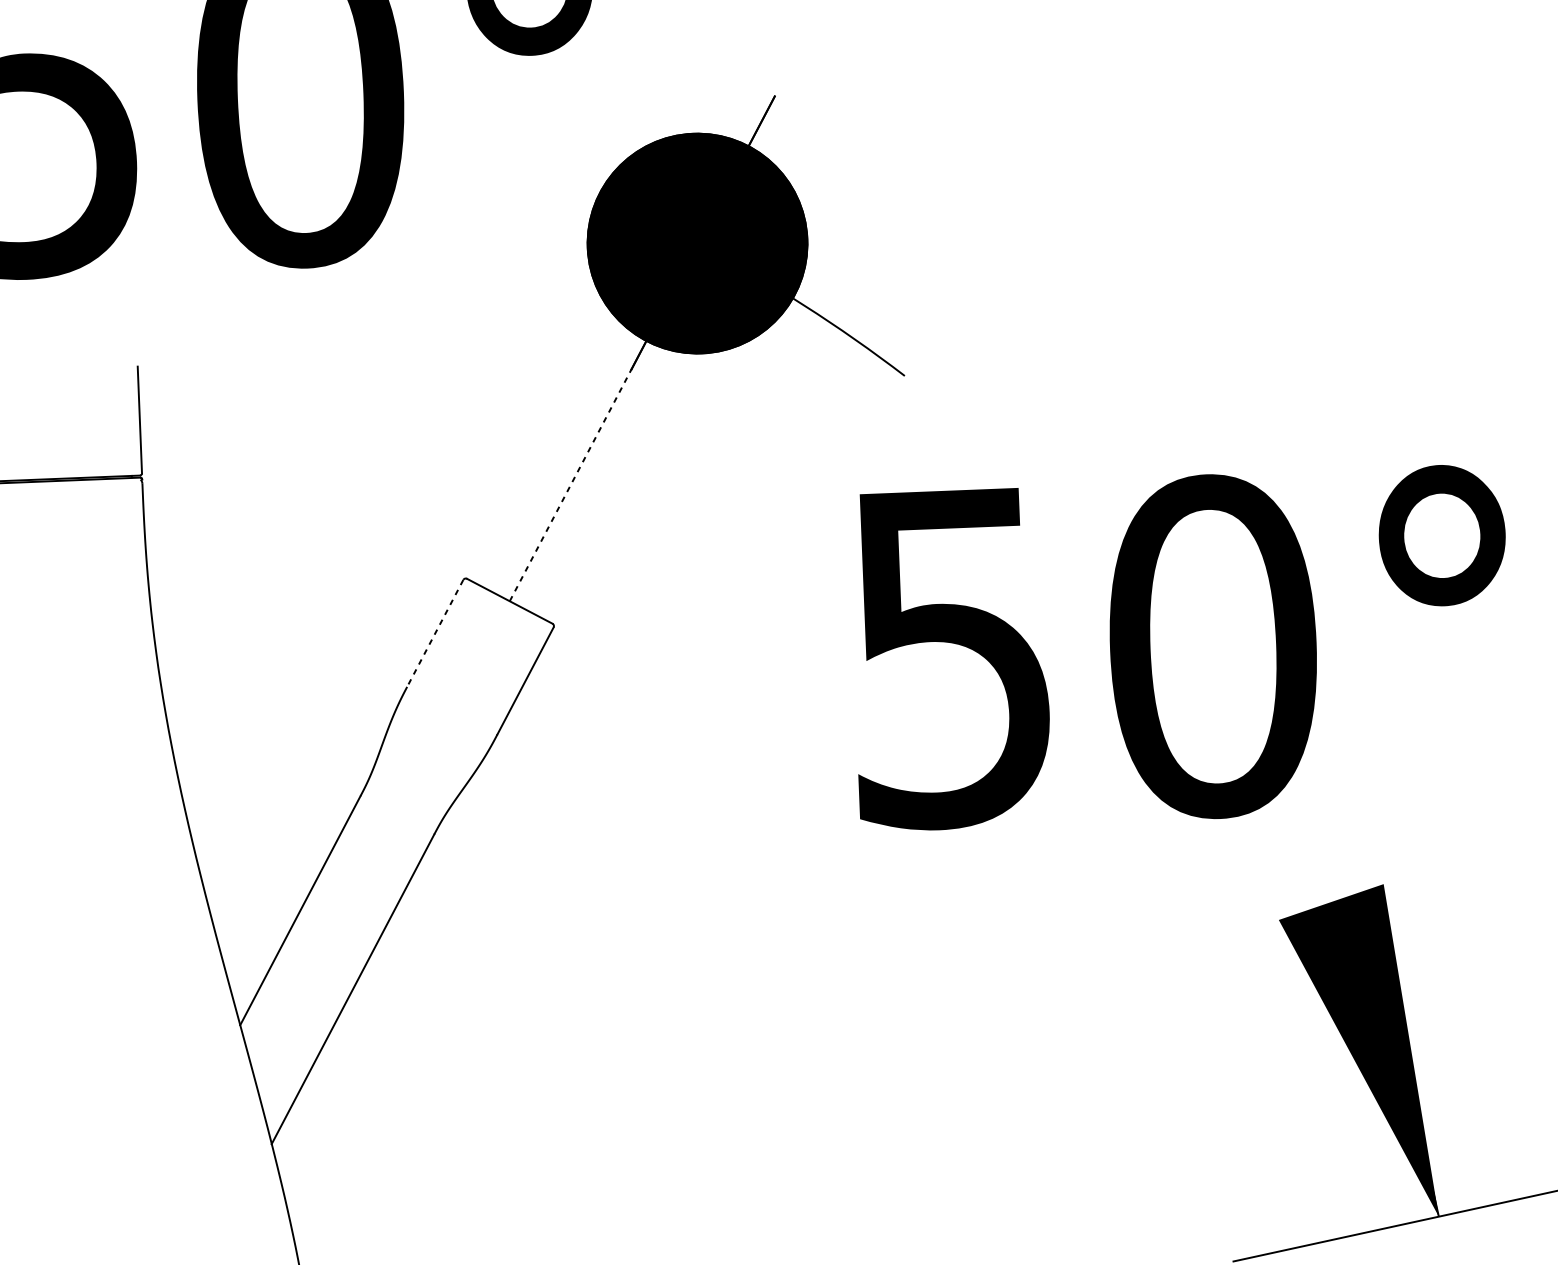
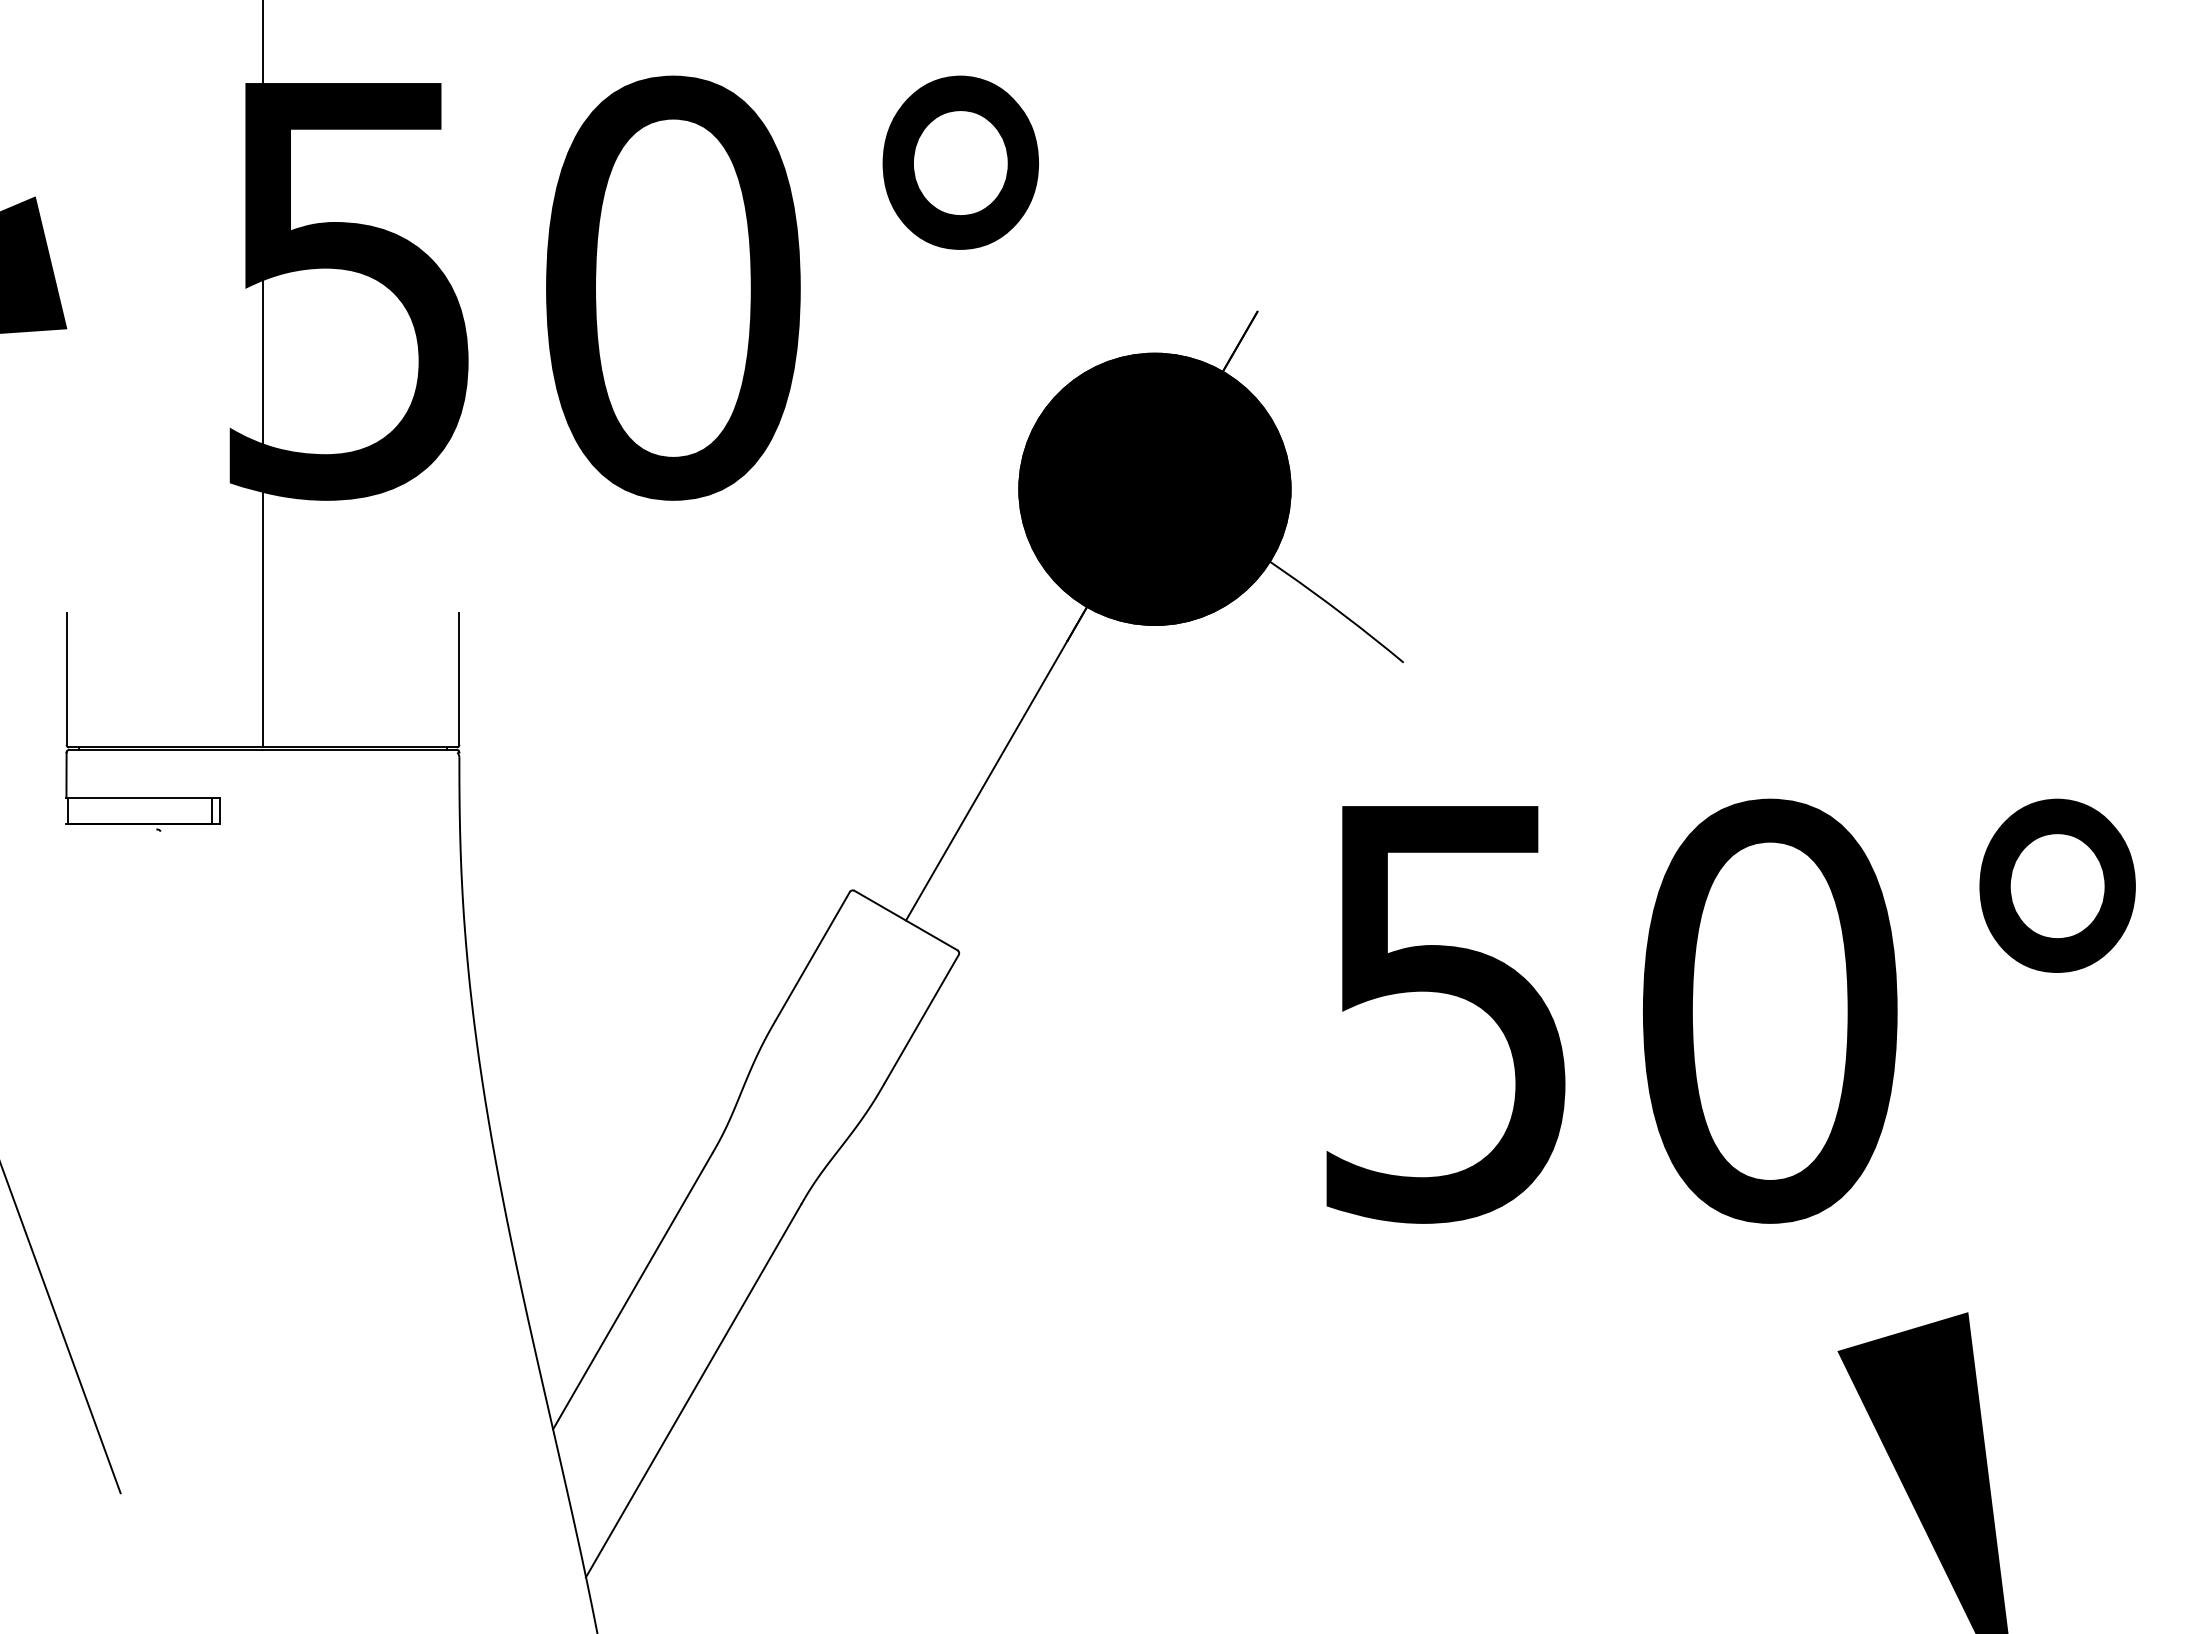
line: (570, 485) -> (986, 780), dashed -> solid
line: (435, 633) -> (812, 956), dashed -> solid

